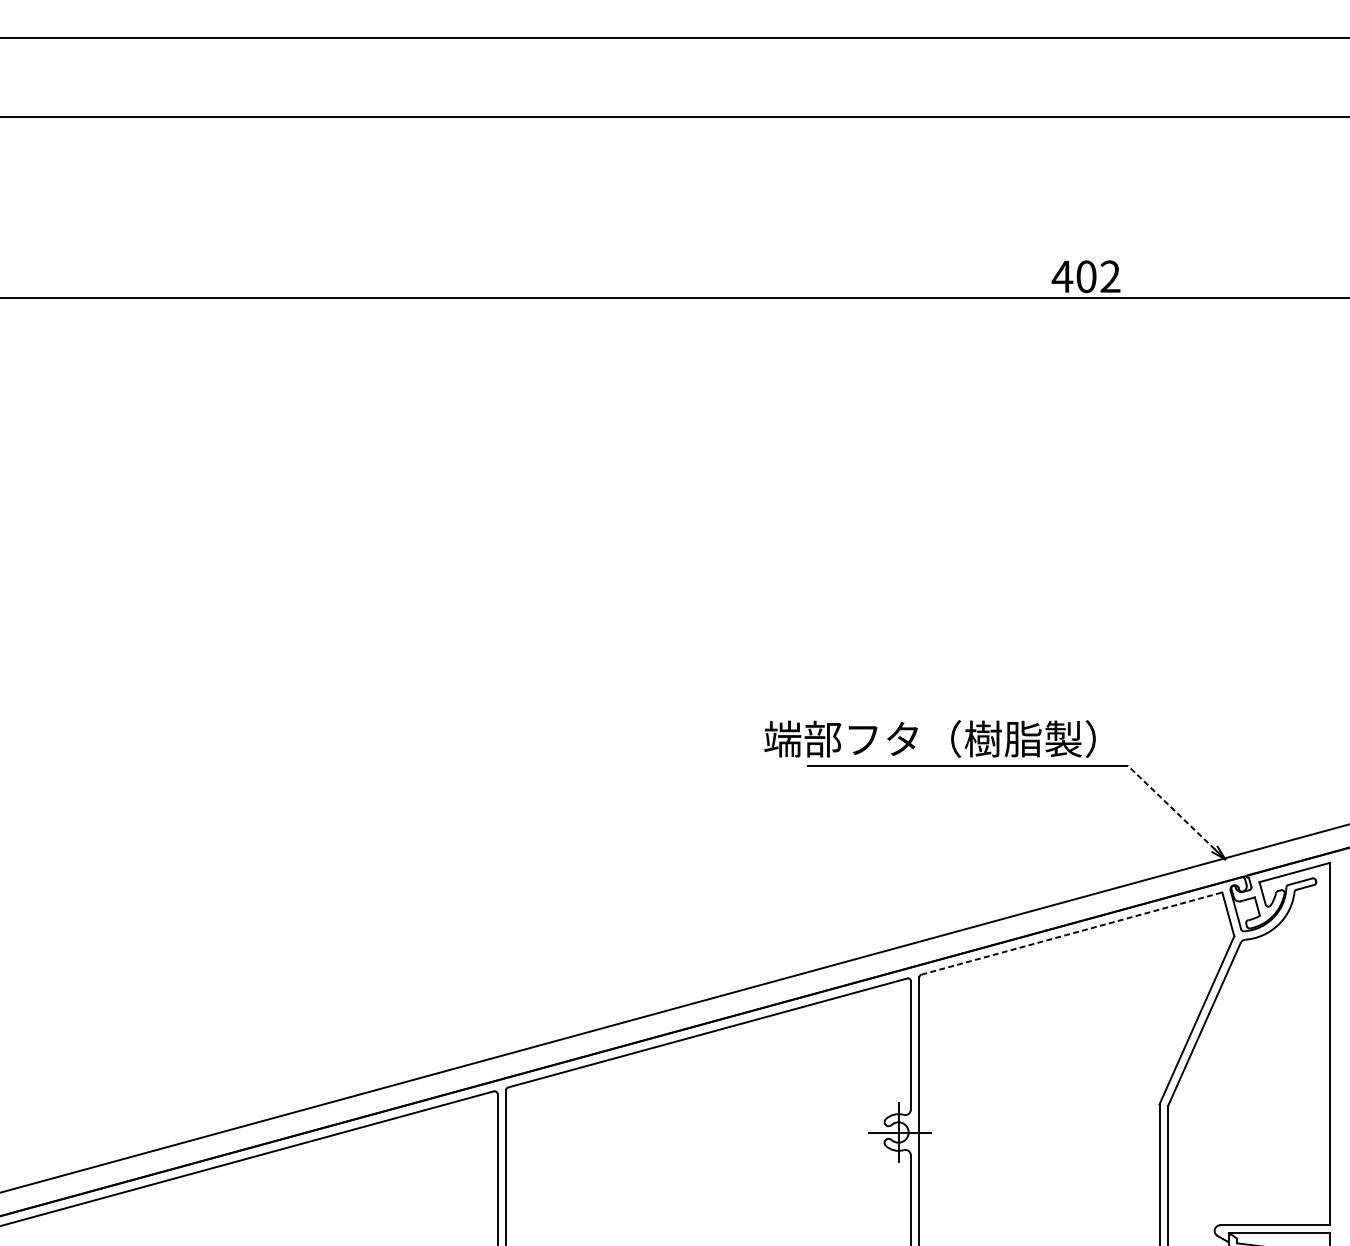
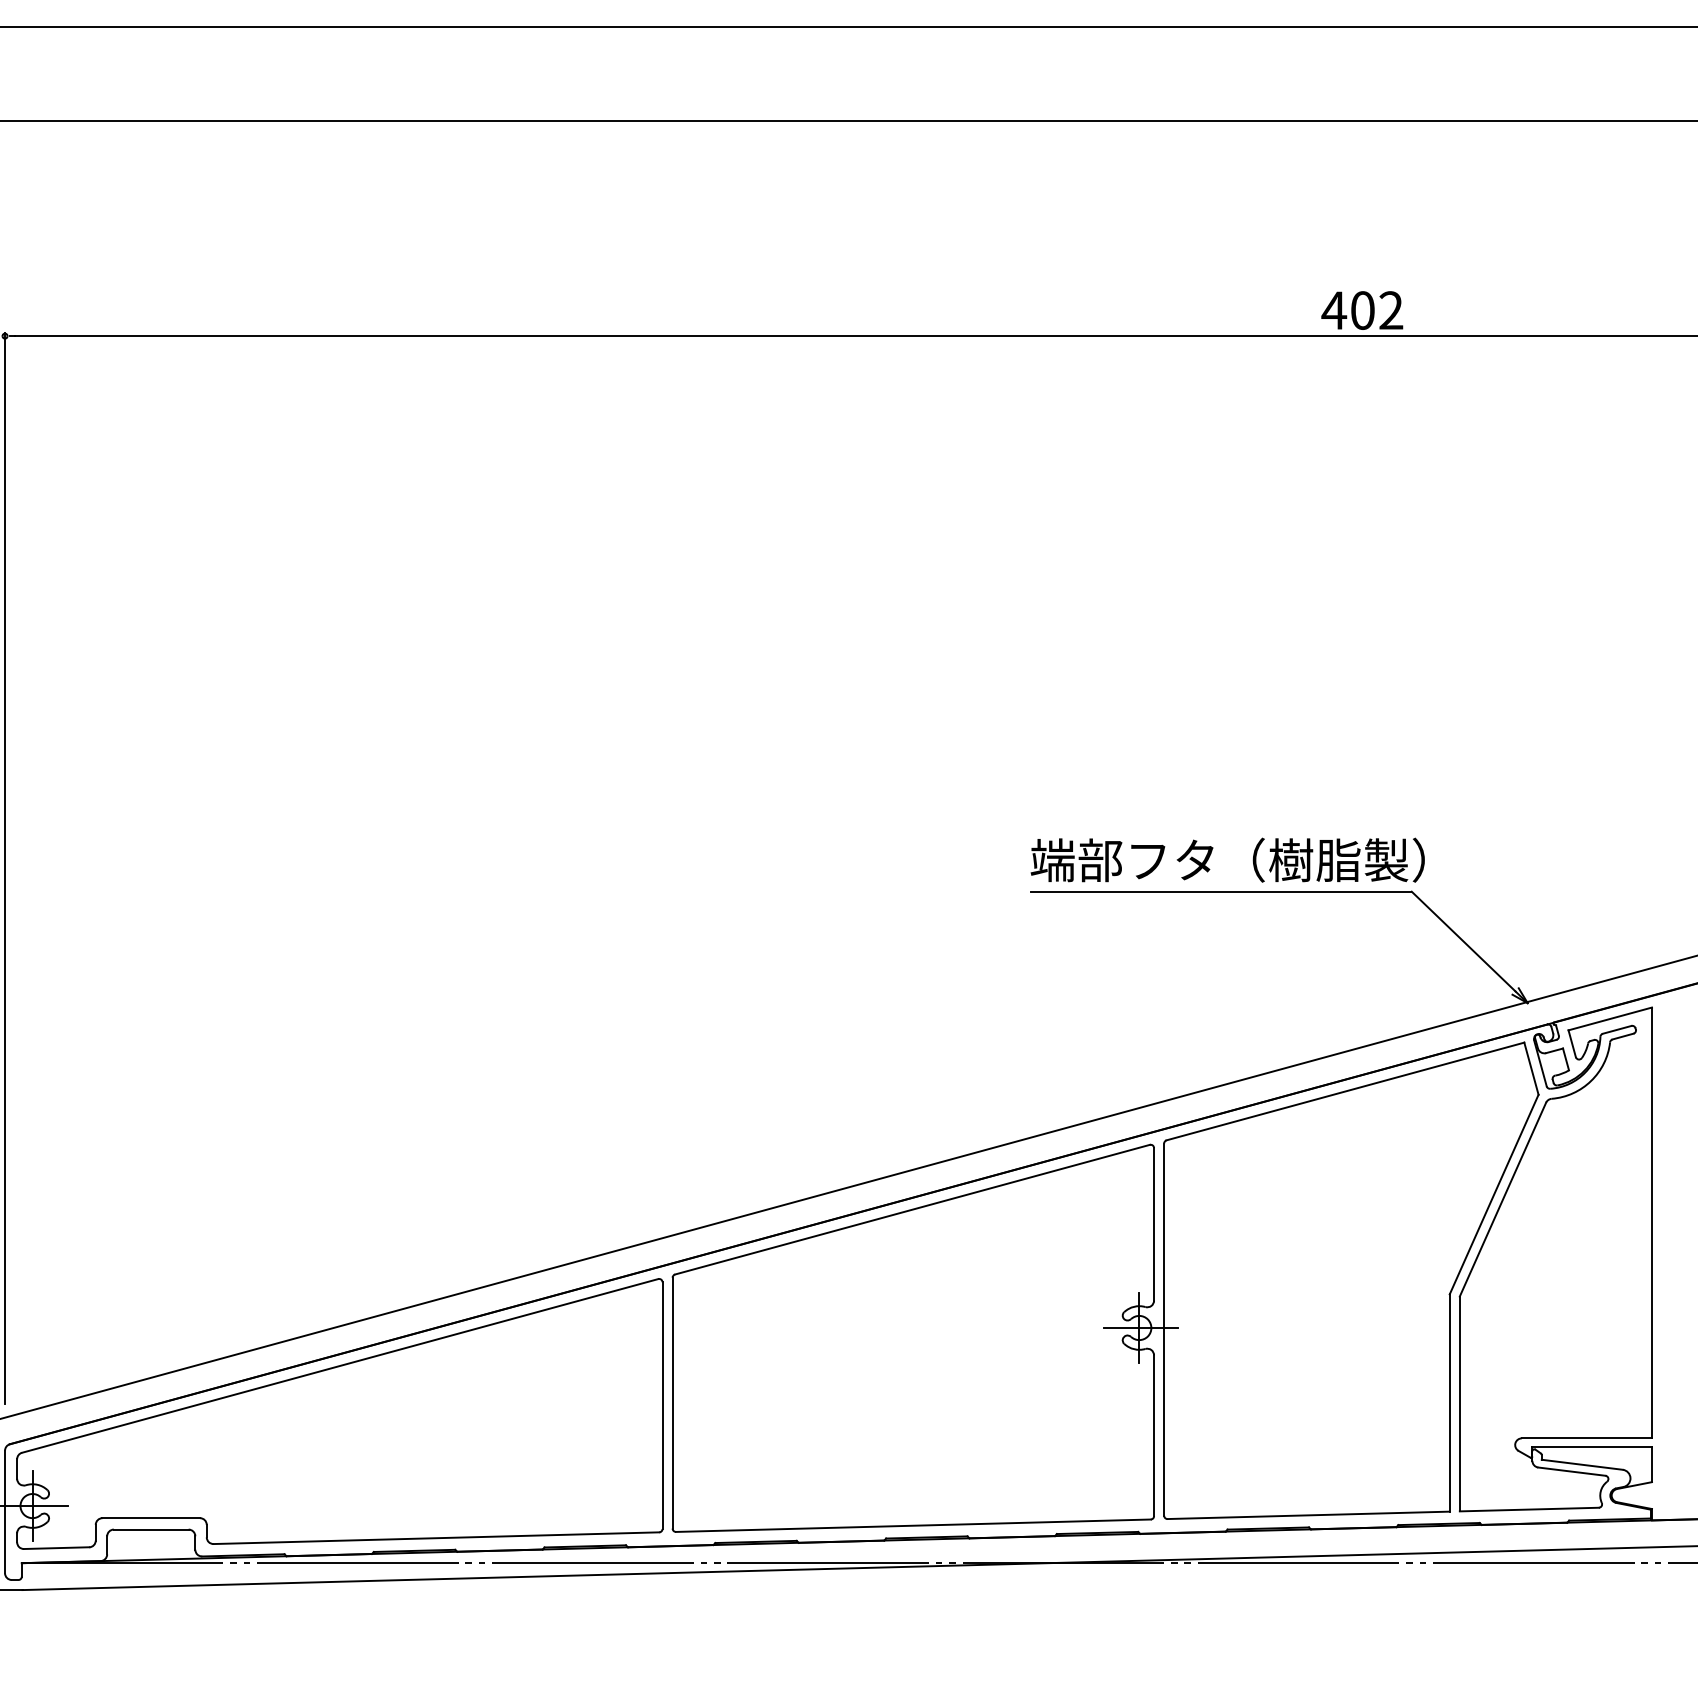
text: (929, 738) -> (1227, 859), moved
line: (1171, 807) -> (1463, 941), dashed -> solid
line: (1071, 933) -> (1345, 1091), dashed -> solid

